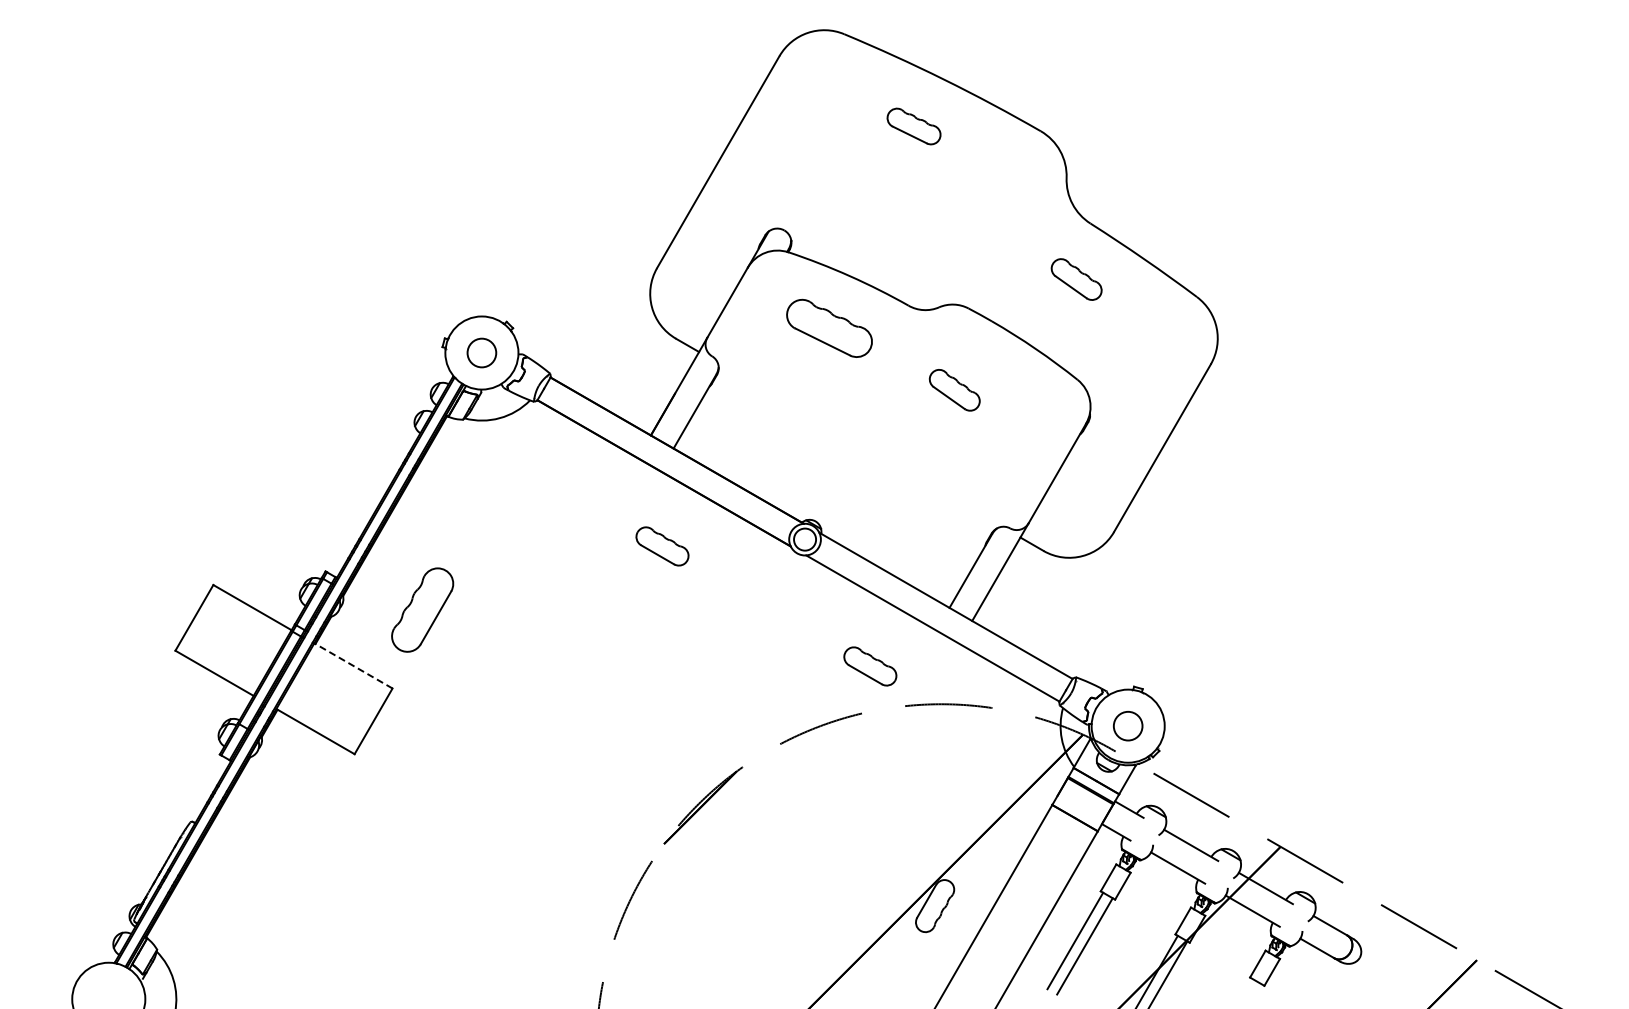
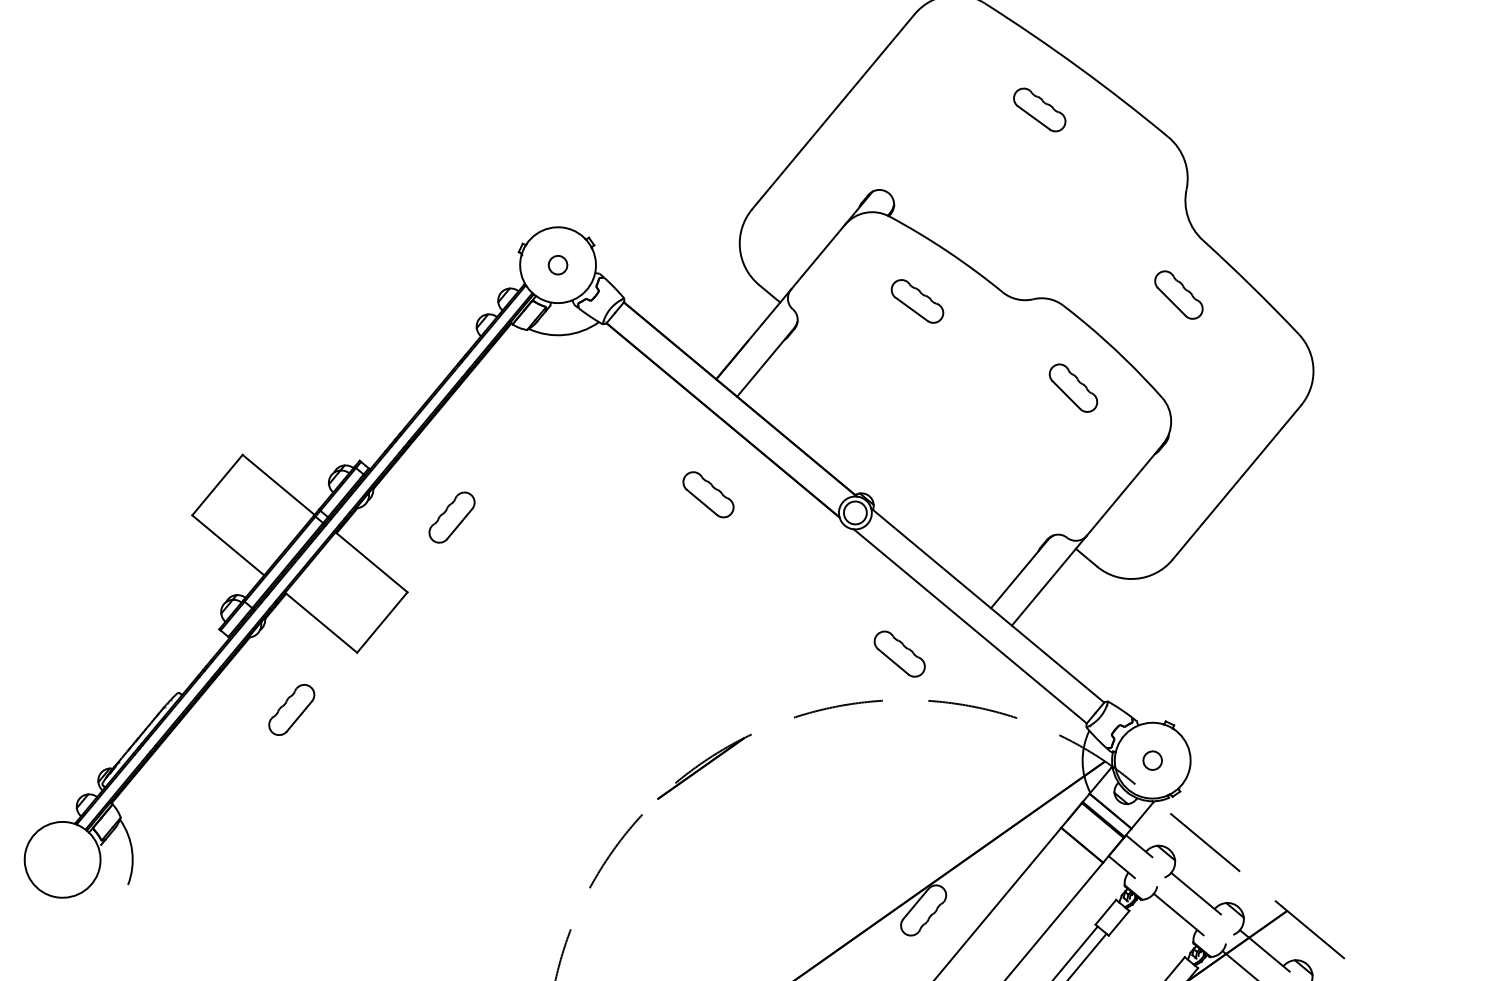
part: (828, 328) -> (916, 301), size x0.62
circle: (481, 353) -> (557, 265), size x0.62
part: (954, 390) -> (1073, 388), moved
part: (422, 610) -> (451, 517), size x0.62
line: (353, 665) -> (371, 561), dashed -> solid
circle: (1128, 726) -> (1152, 761), size x0.62
part: (301, 819) -> (291, 710), added

